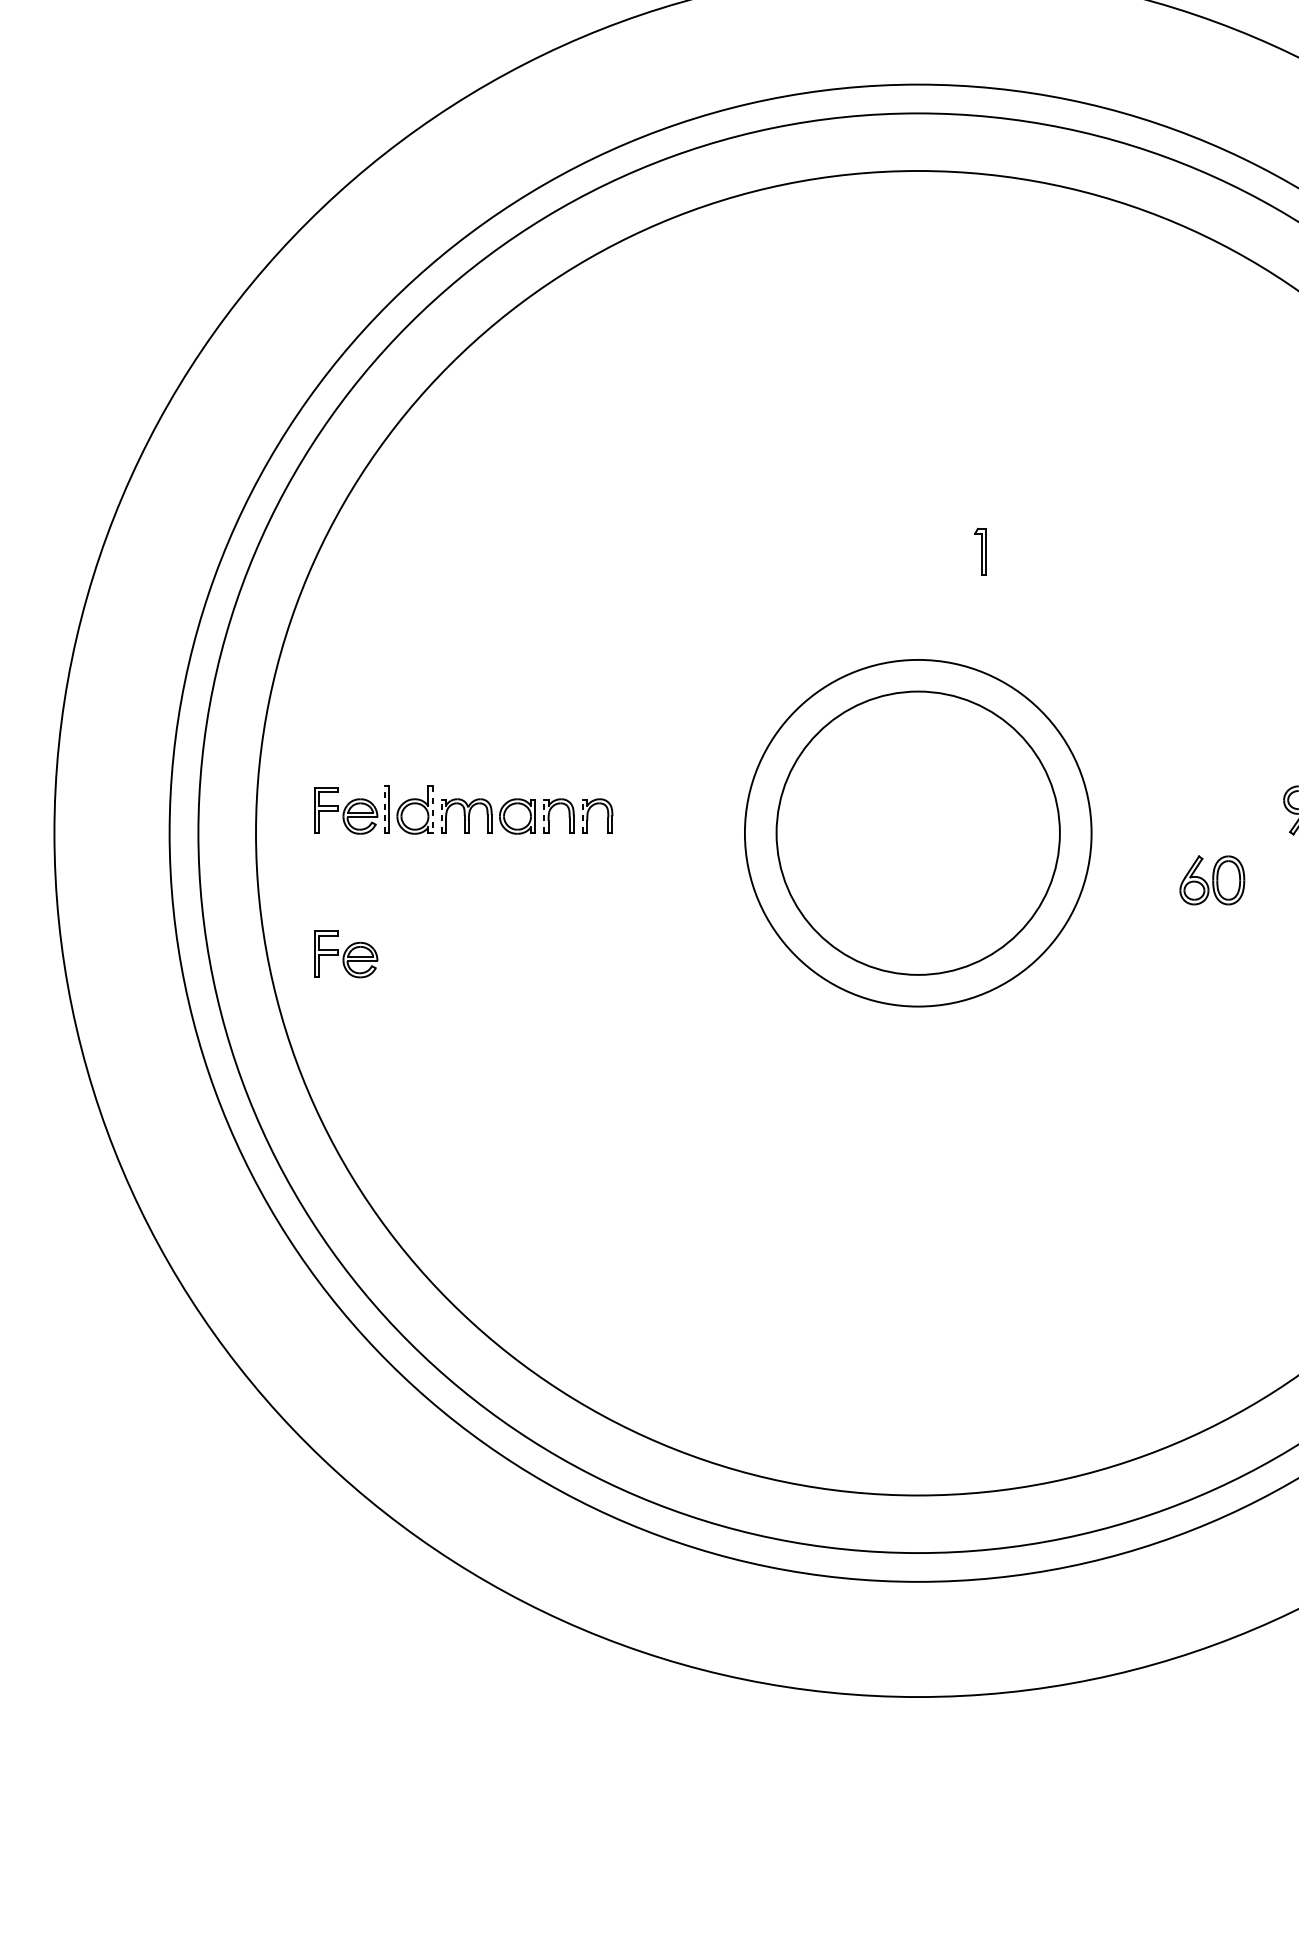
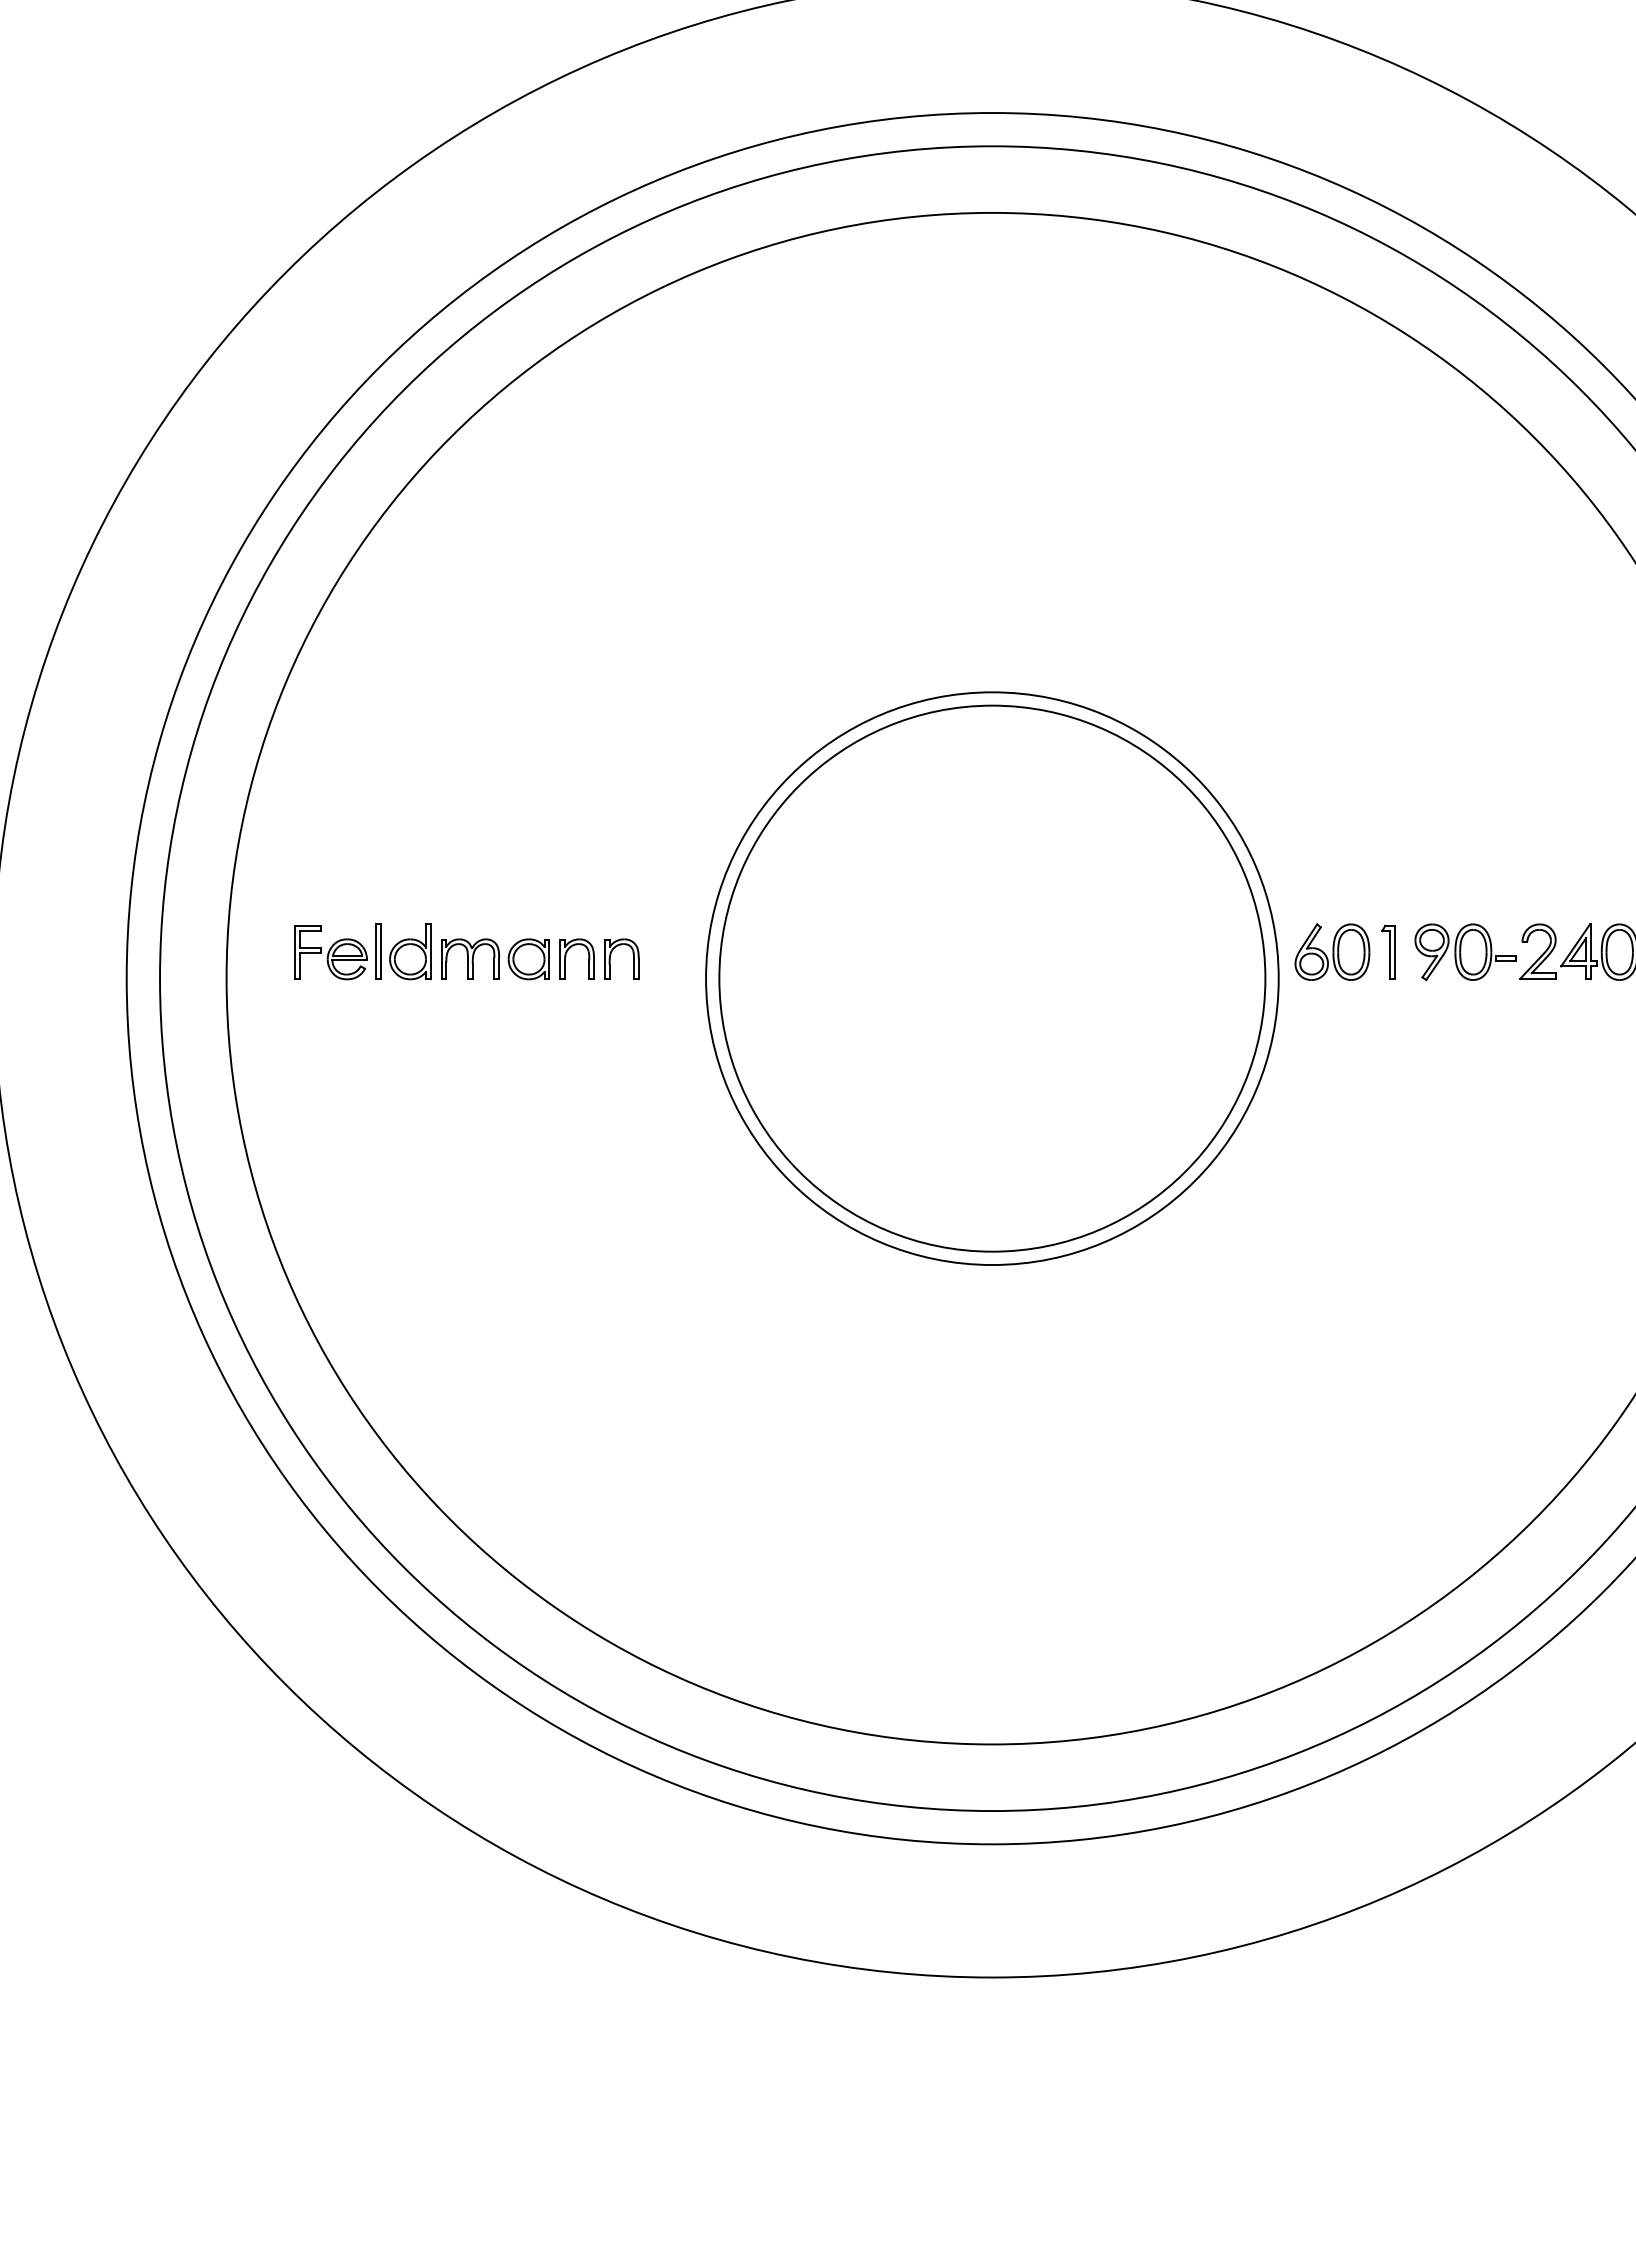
part: (980, 551) -> (1388, 951), moved
line: (384, 809) -> (375, 951), dashed -> solid
line: (432, 810) -> (430, 952), dashed -> solid
line: (441, 815) -> (441, 958), dashed -> solid
line: (544, 815) -> (560, 958), dashed -> solid
line: (582, 815) -> (604, 958), dashed -> solid
circle: (918, 833) -> (992, 978), size x1.43
circle: (918, 833) -> (992, 978), size x1.67
part: (1212, 879) -> (1332, 951), moved
part: (345, 954) -> (330, 1118), removed

